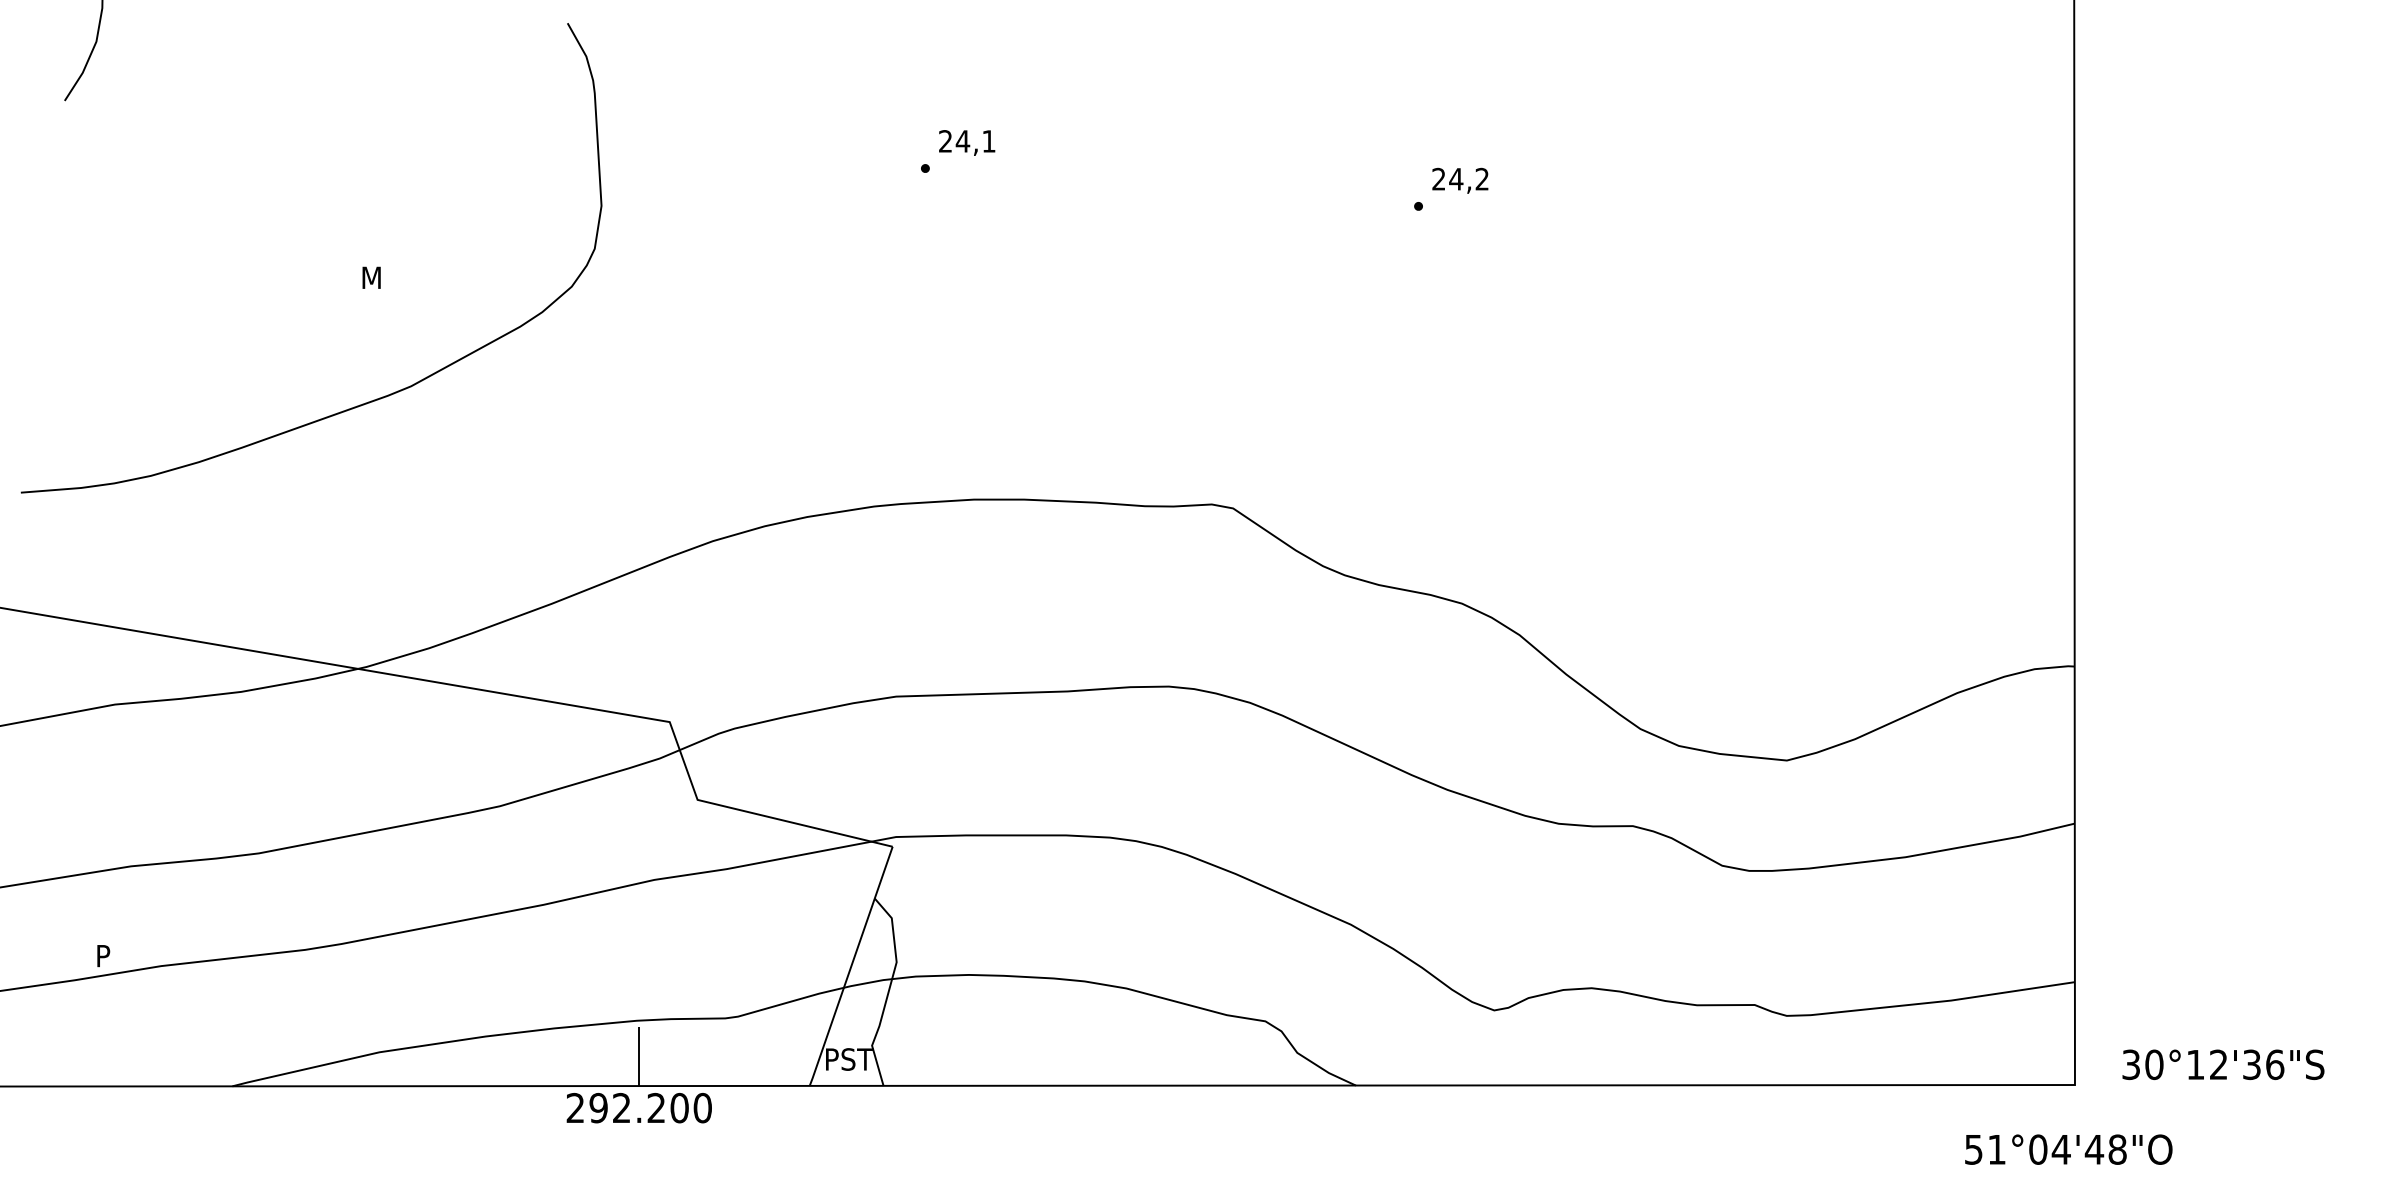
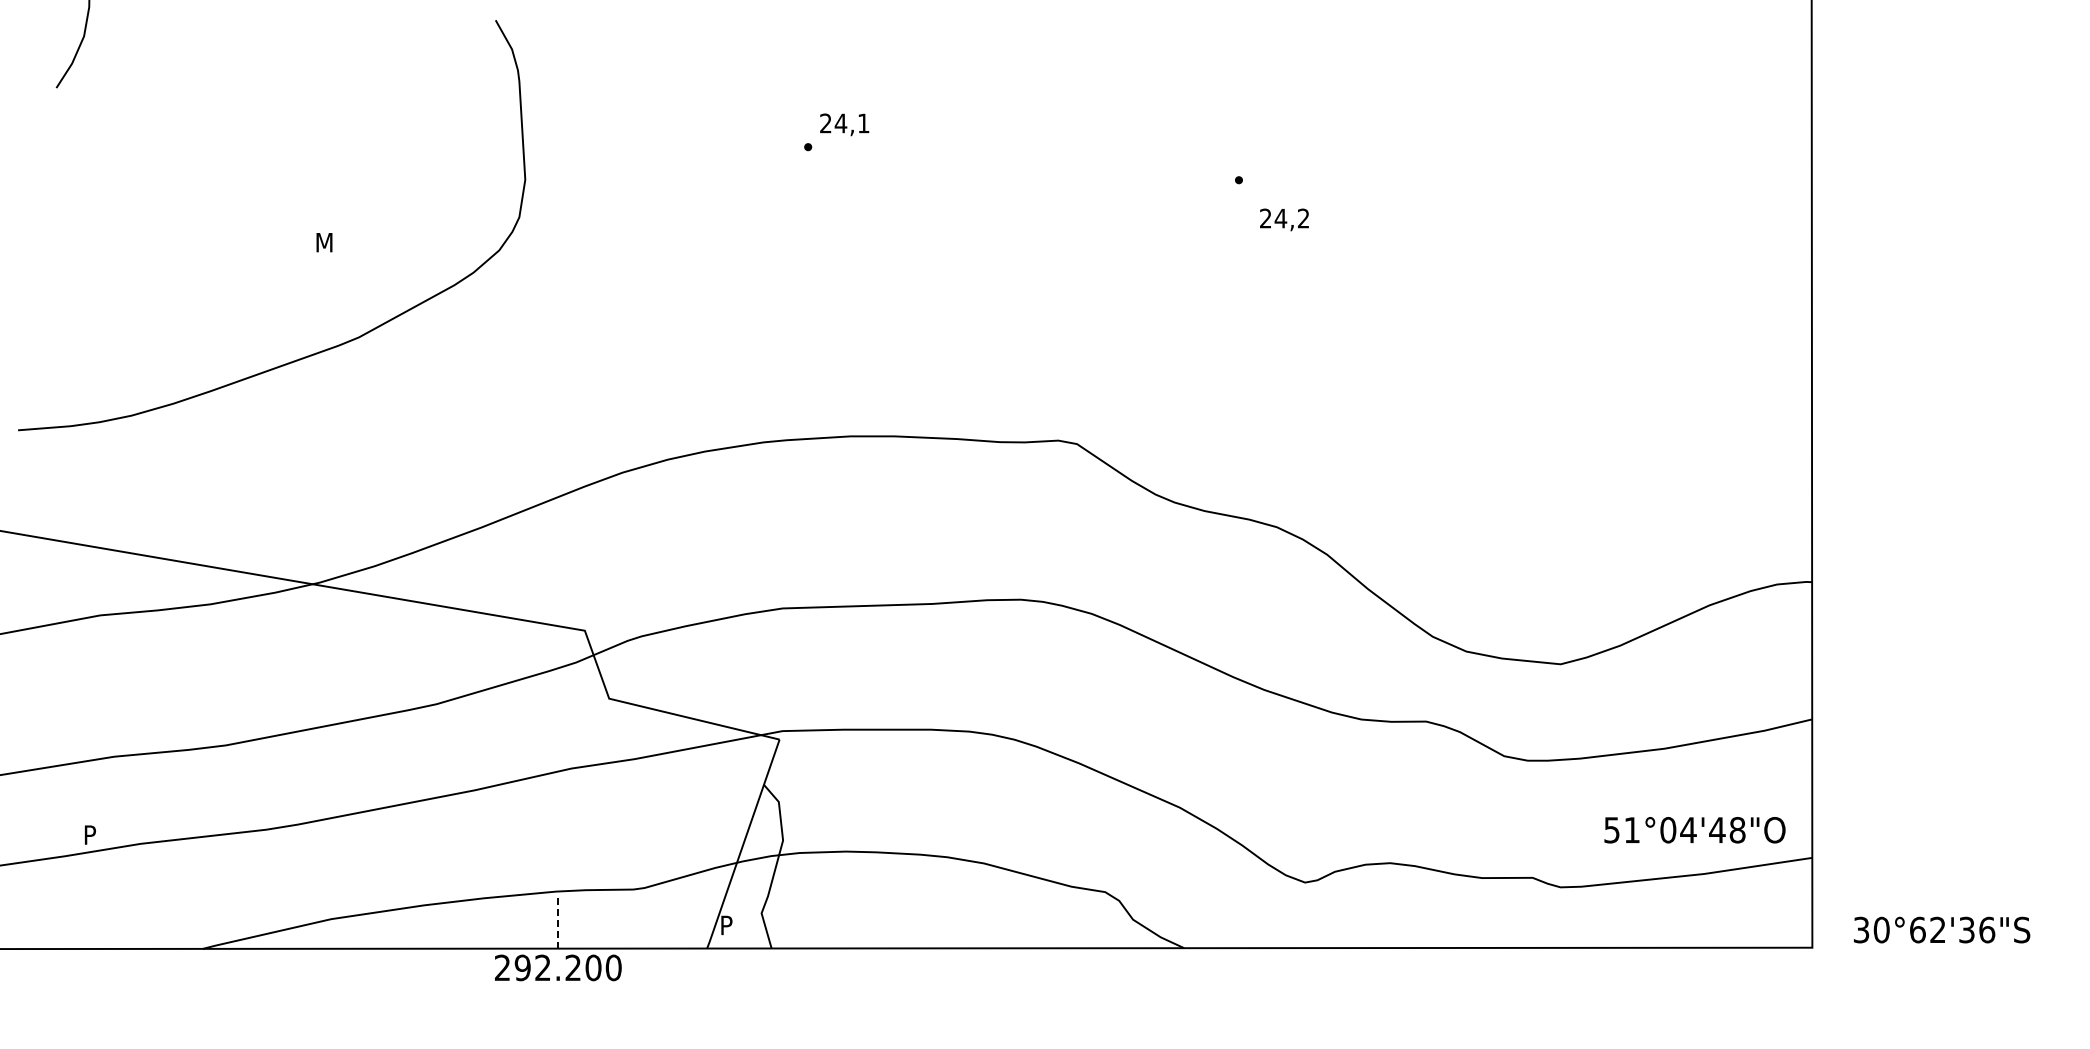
text: (1460, 180) -> (1284, 219), moved
line: (639, 1056) -> (558, 922), solid -> dashed
text: (857, 1059) -> (748, 925), PST -> P
text: (2195, 1064) -> (1917, 929), 30°12'36"S -> 30°62'36"S
text: (2068, 1150) -> (1694, 830), moved

